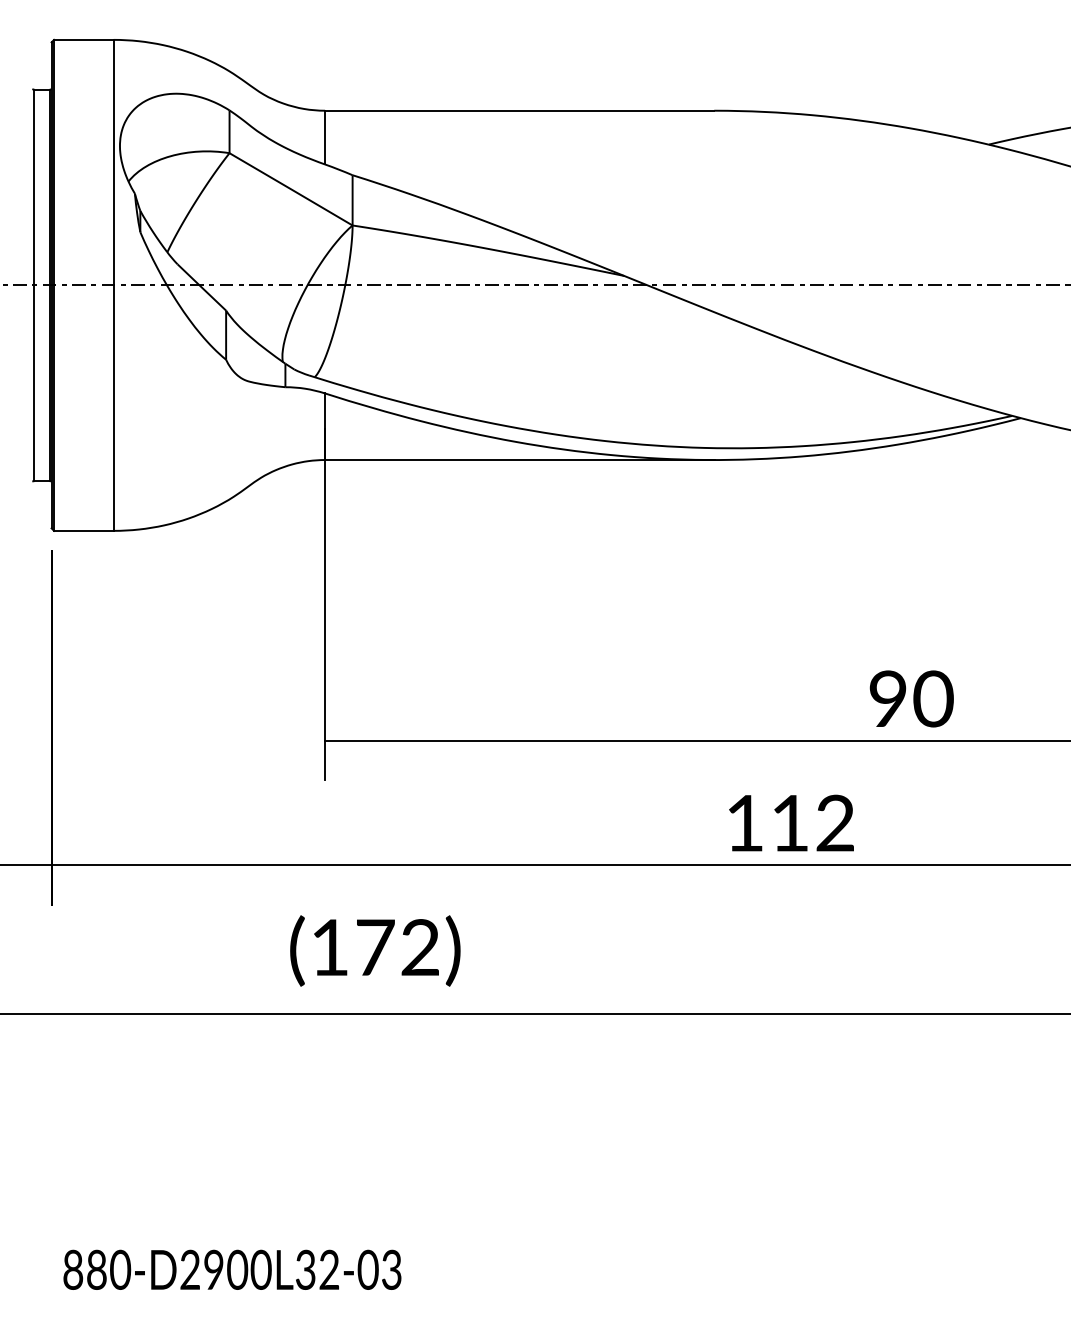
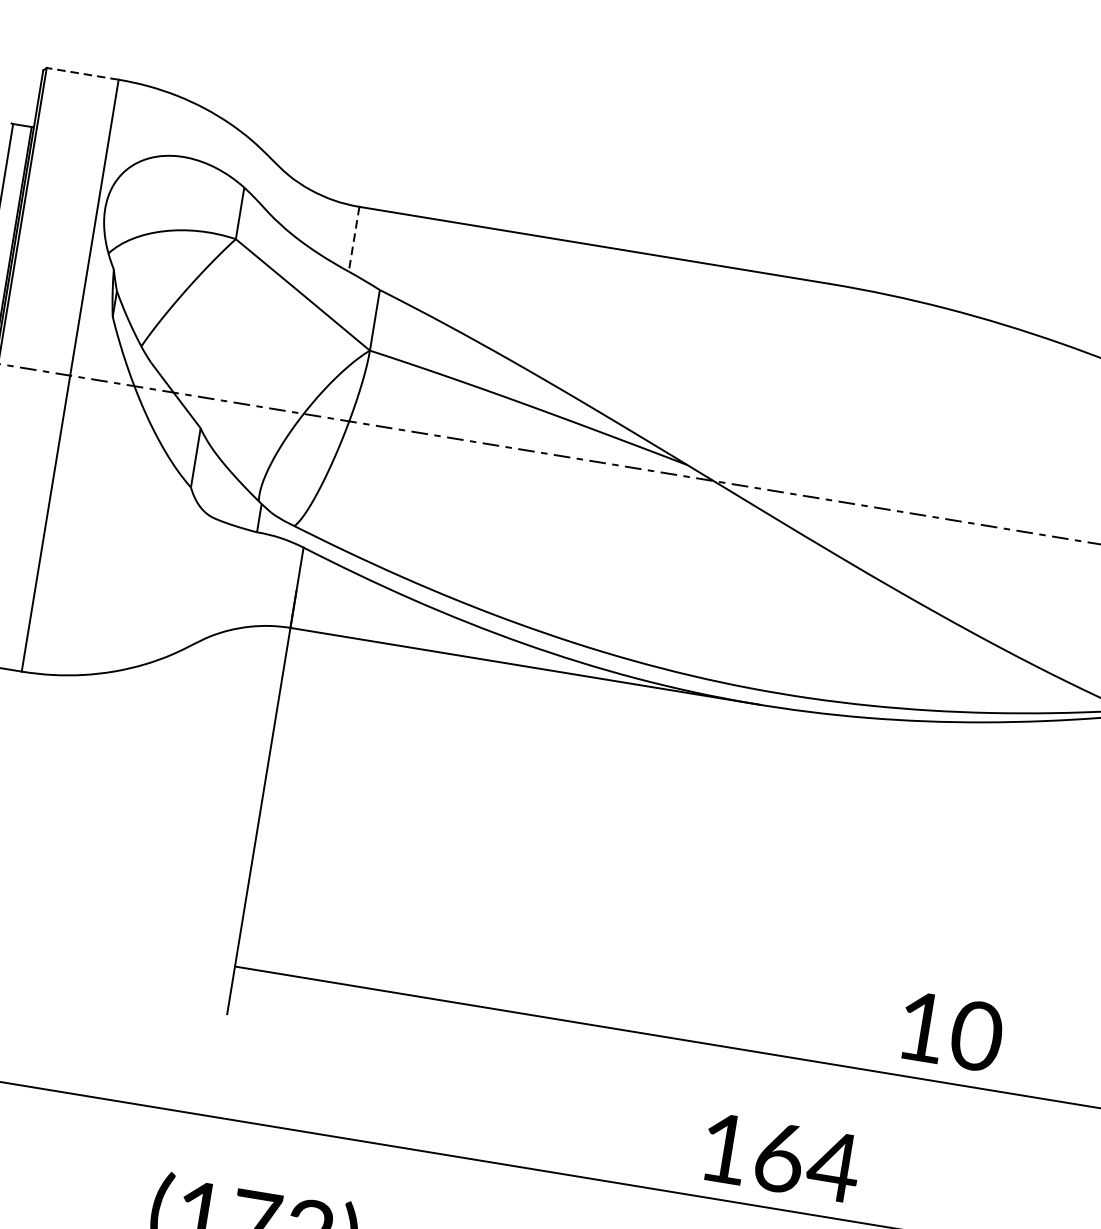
line: (83, 39) -> (82, 73), solid -> dashed
line: (325, 137) -> (354, 239), solid -> dashed
text: (887, 698) -> (921, 1026), 90 -> 10
text: (813, 822) -> (807, 1161), 112 -> 164

